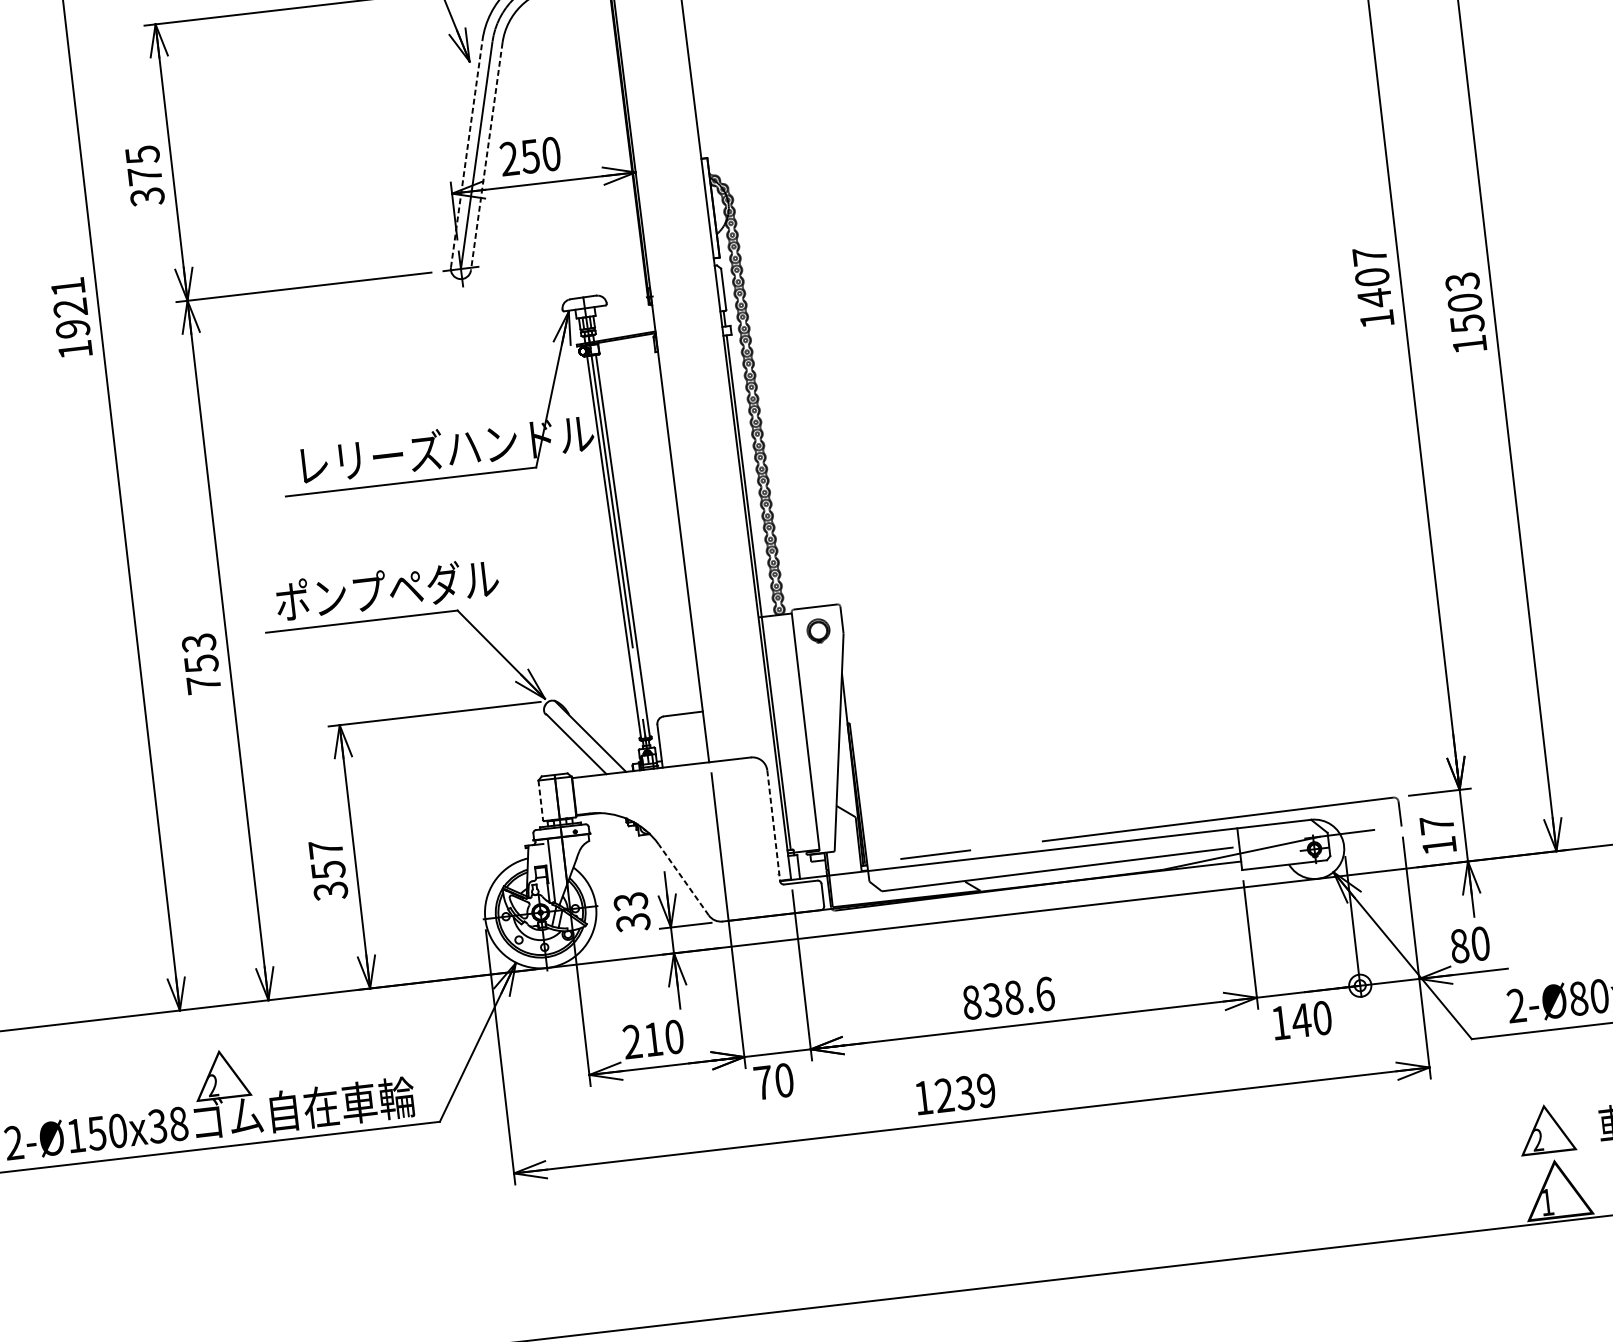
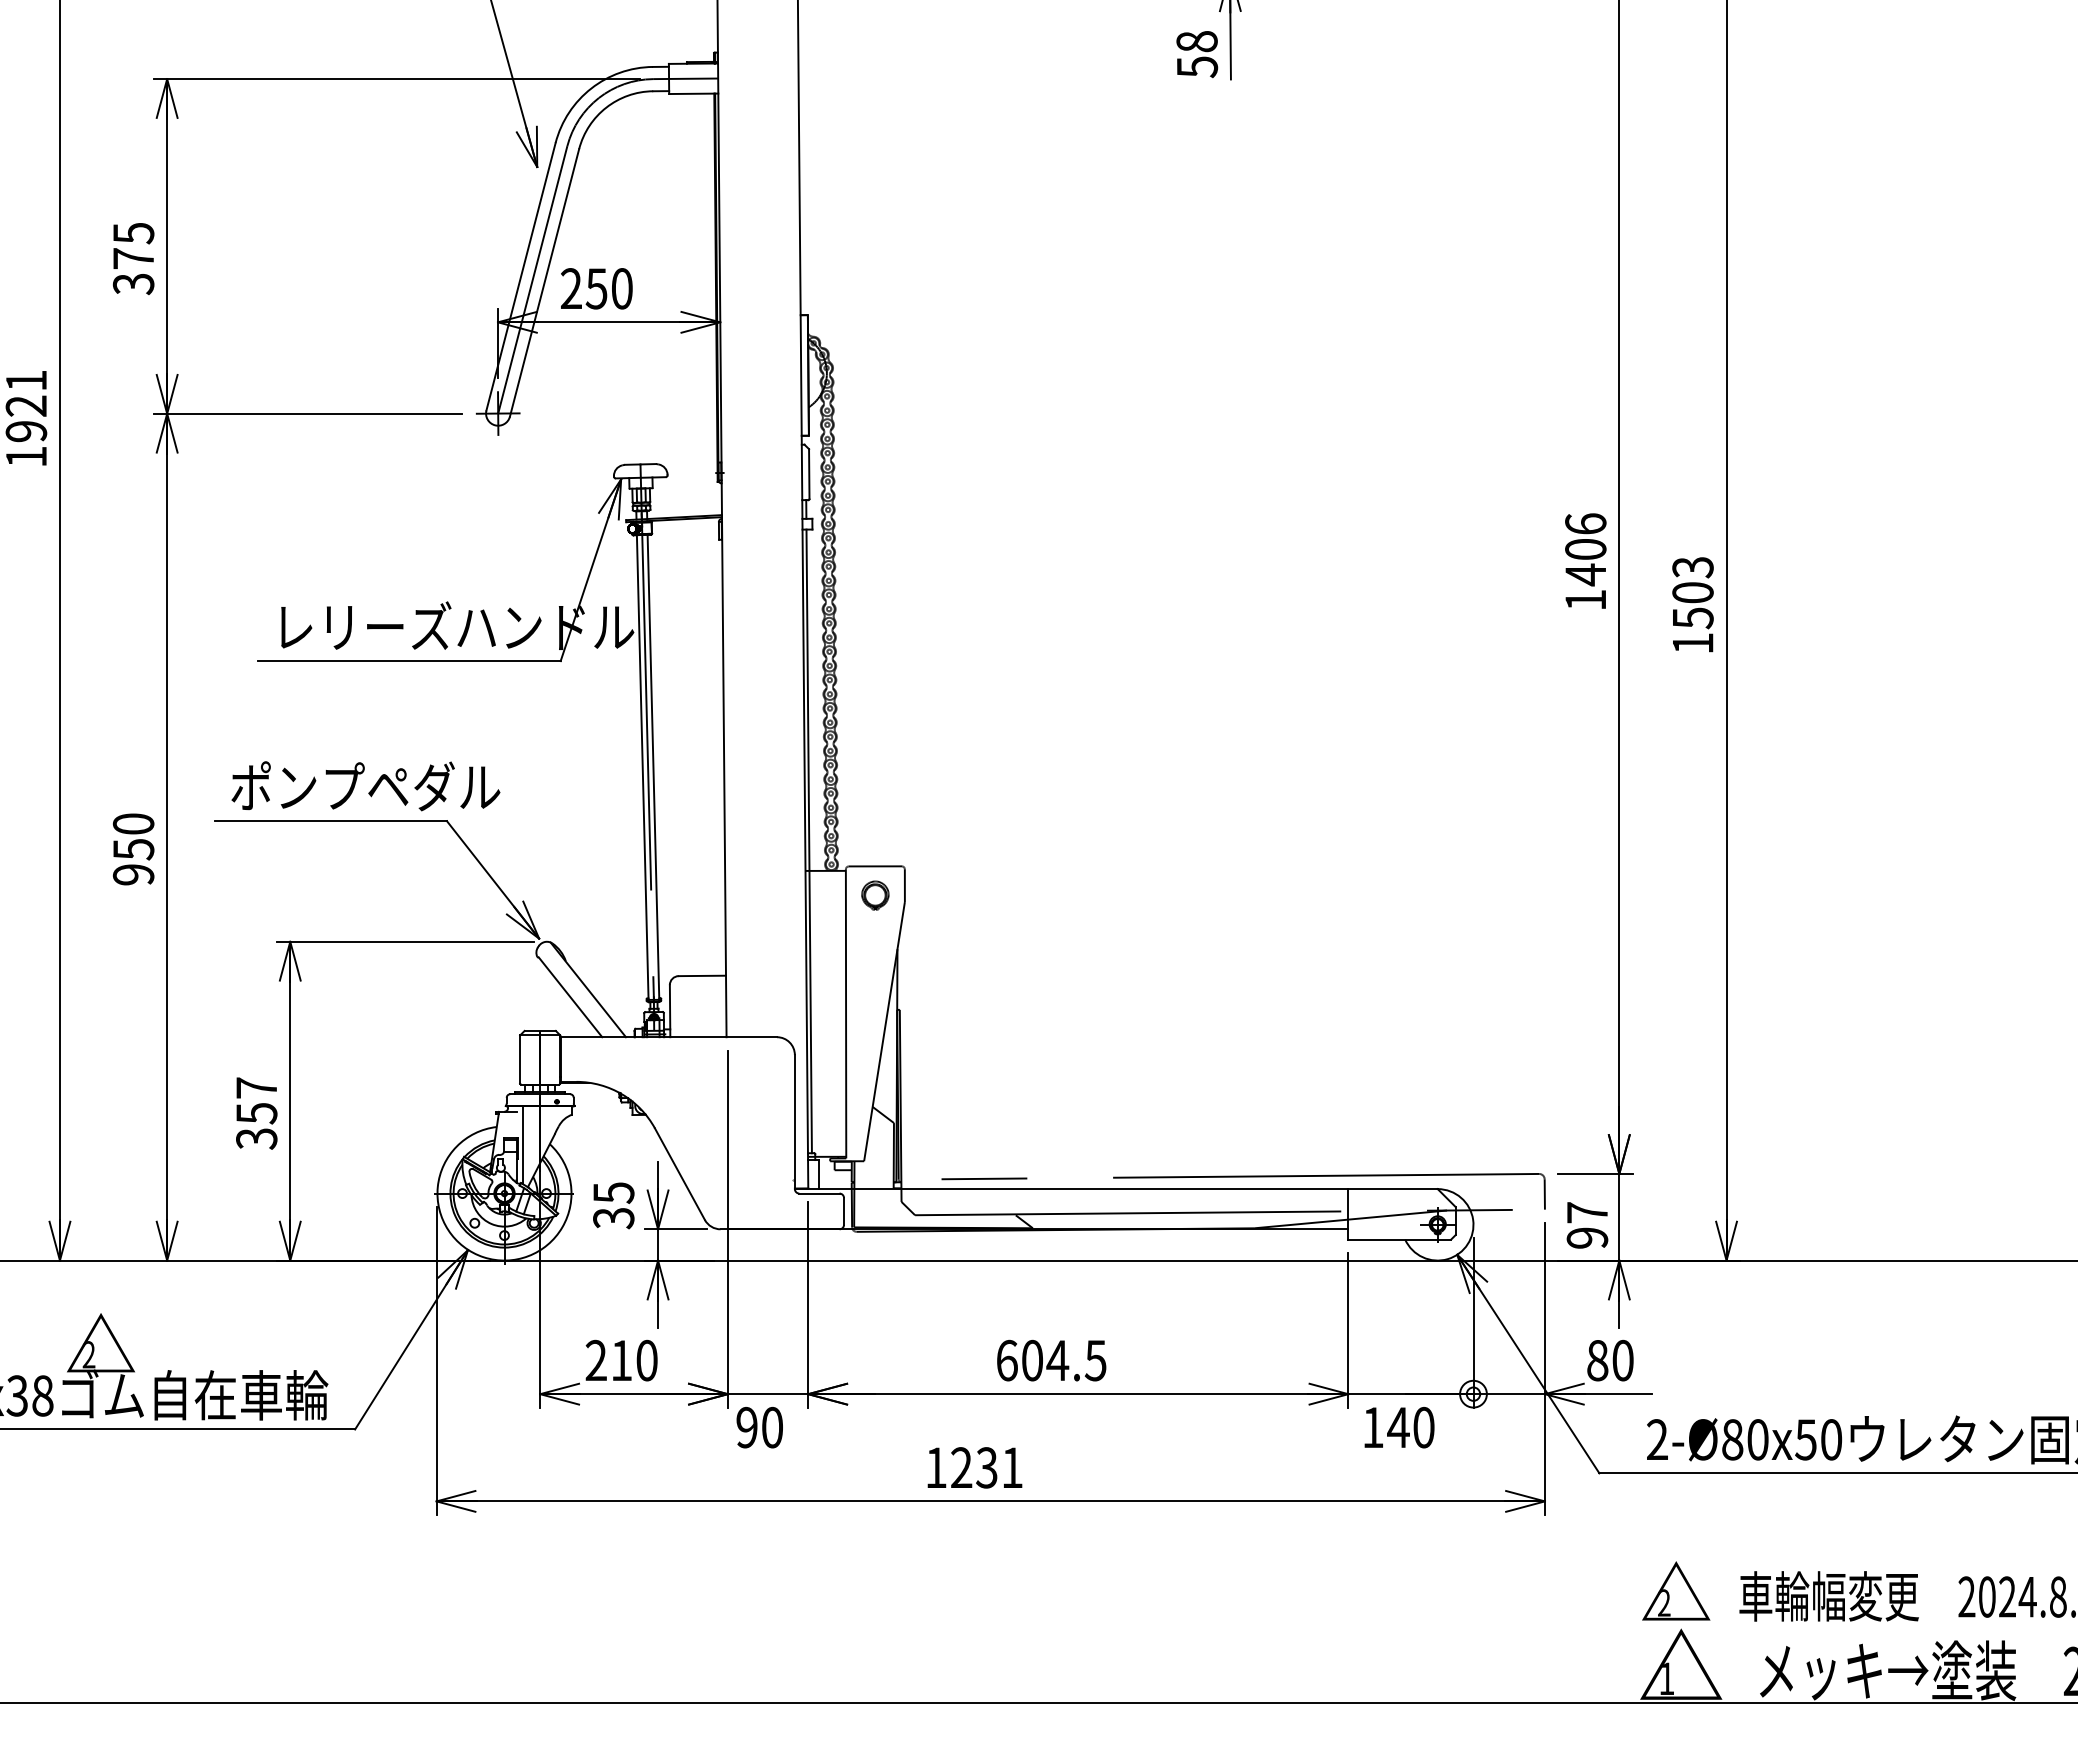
line: (467, 153) -> (521, 276), dashed -> solid
line: (486, 157) -> (544, 283), dashed -> solid
text: (1369, 255) -> (1585, 523), 1407 -> 1406
text: (201, 663) -> (133, 849), 753 -> 950
line: (541, 801) -> (520, 1060), dashed -> solid
line: (773, 826) -> (794, 1122), dashed -> solid
text: (1439, 845) -> (1587, 1237), 17 -> 97
line: (683, 879) -> (679, 1173), dashed -> solid
text: (630, 901) -> (613, 1192), 33 -> 35
text: (1008, 998) -> (1051, 1360), 838.6 -> 604.5
text: (762, 1082) -> (746, 1427), 70 -> 90
text: (985, 1090) -> (1011, 1467), 1239 -> 1231

